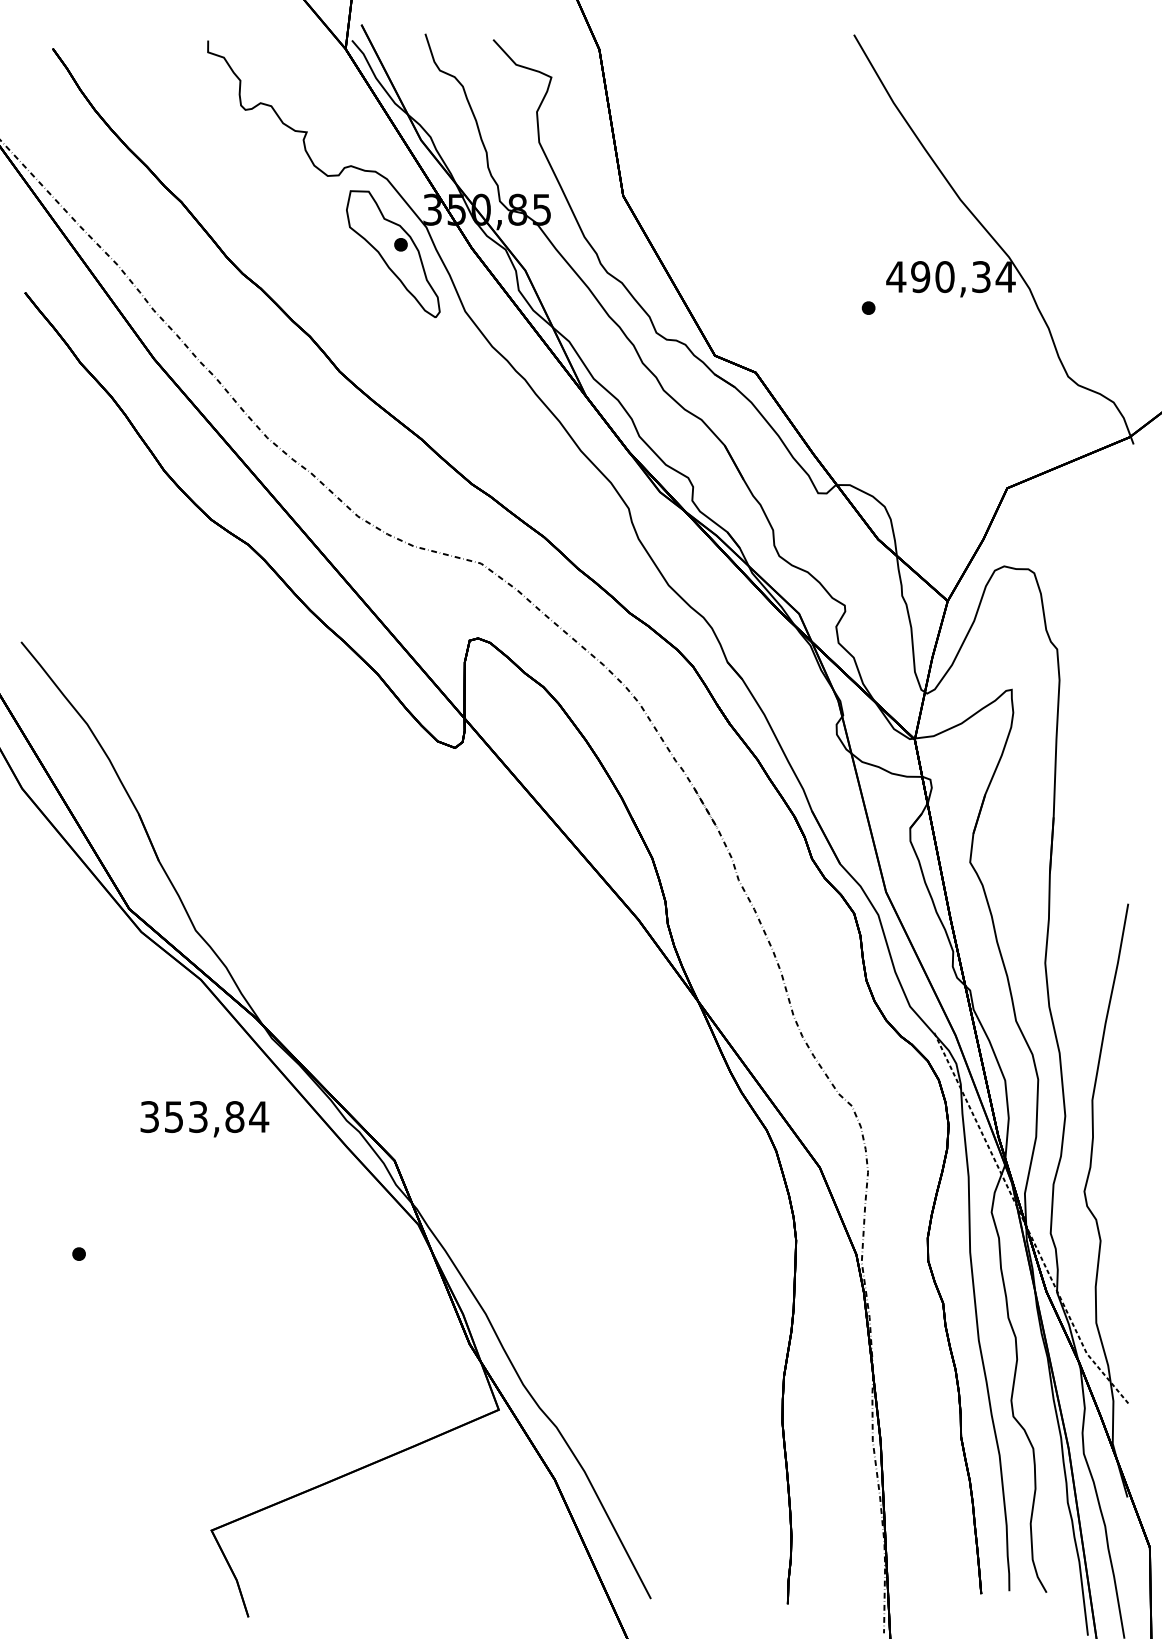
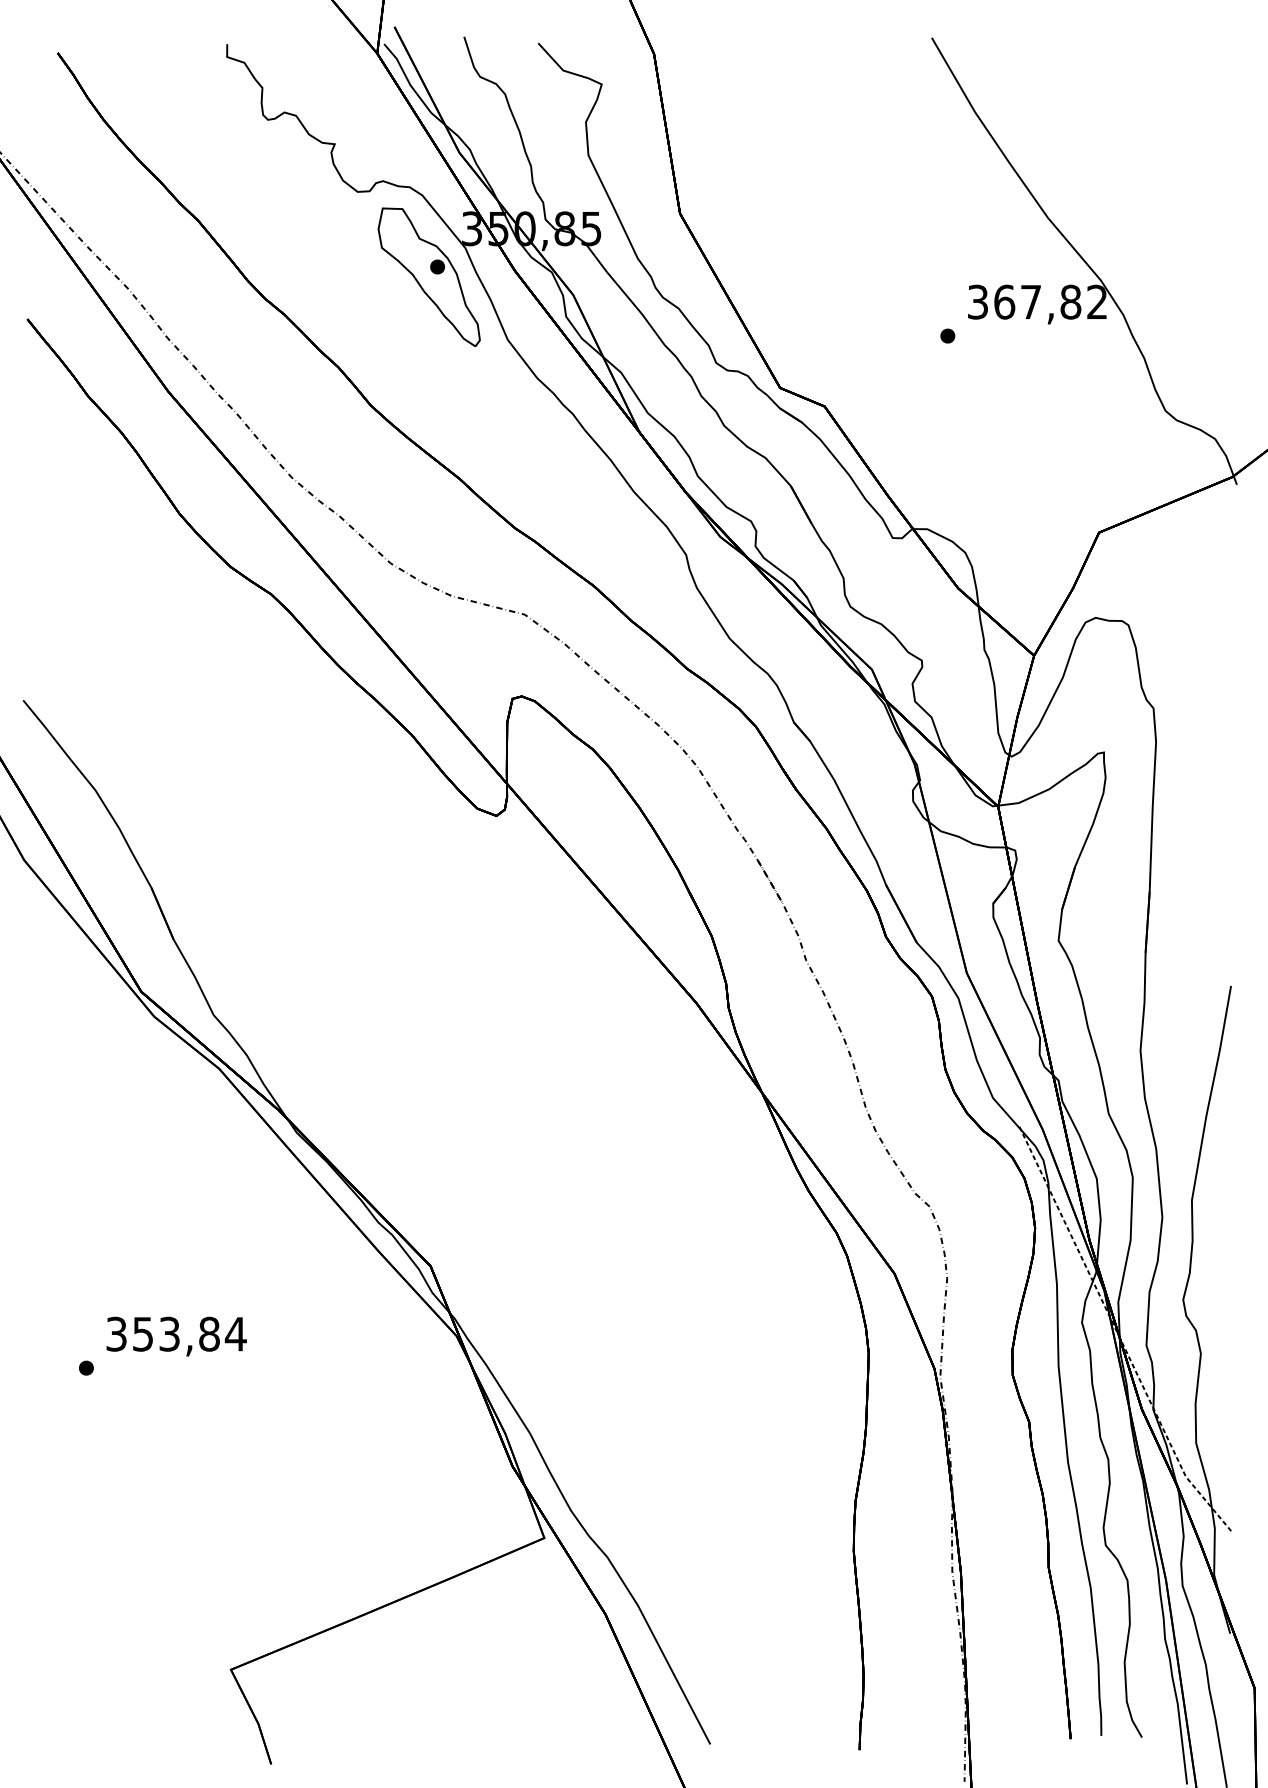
text: (950, 277) -> (1037, 302), 490,34 -> 367,82
text: (204, 1119) -> (176, 1336), moved

